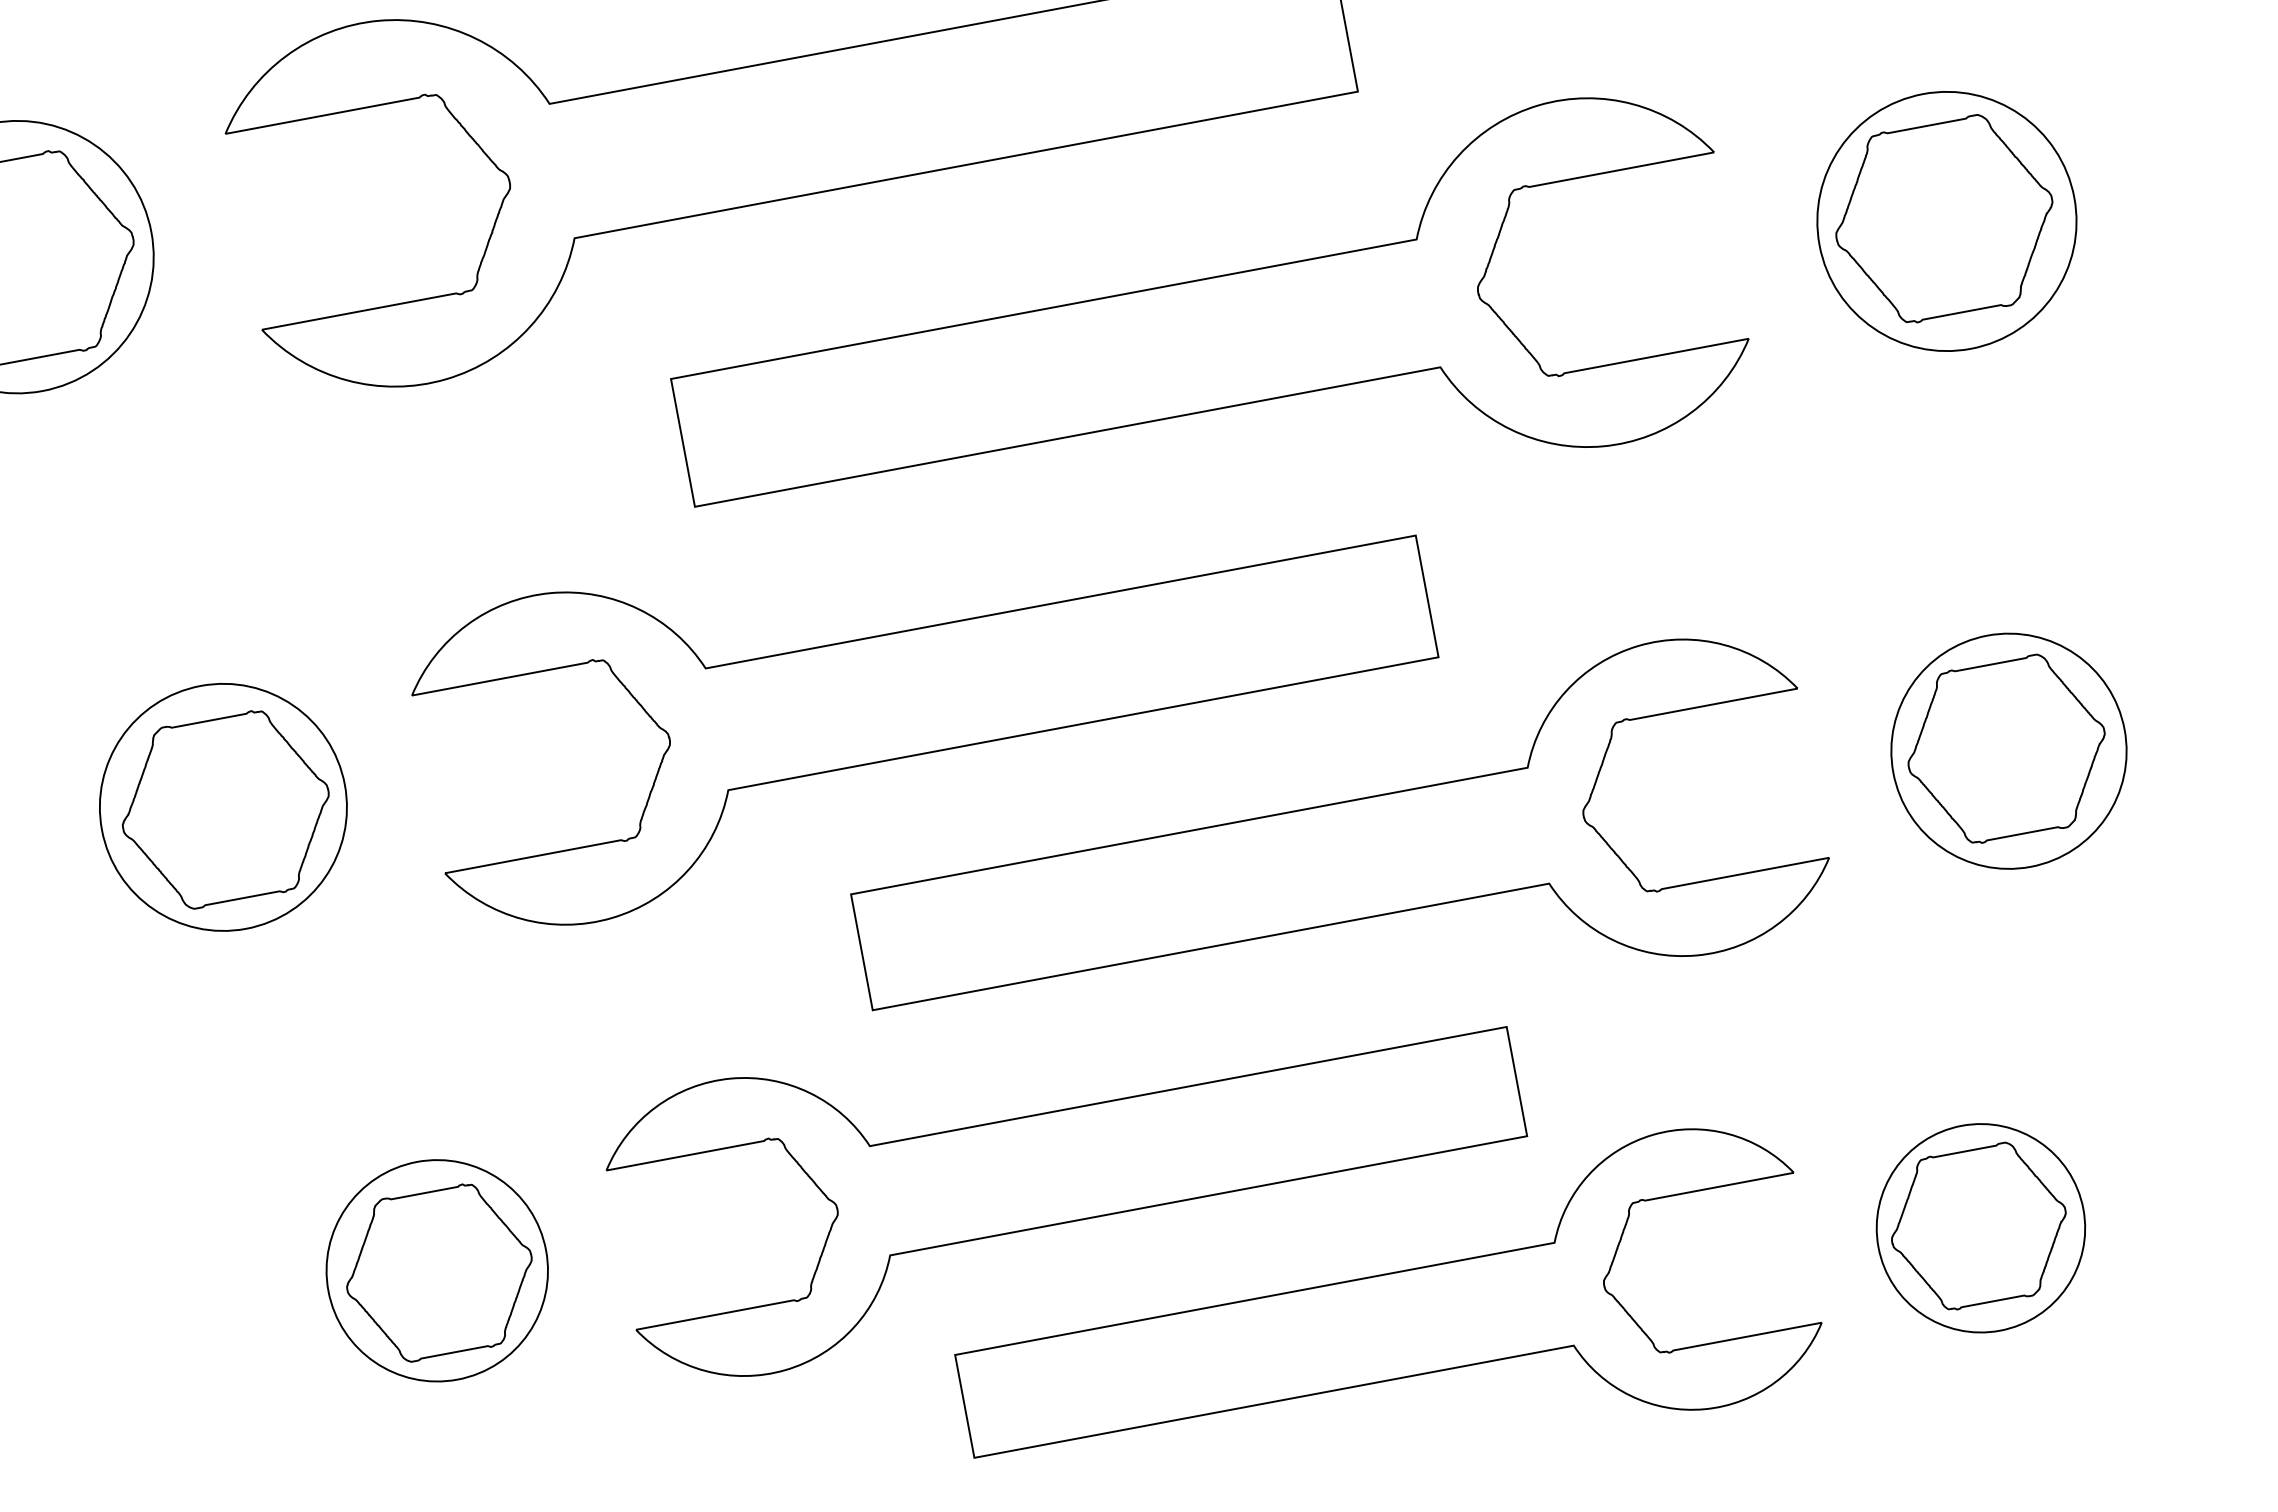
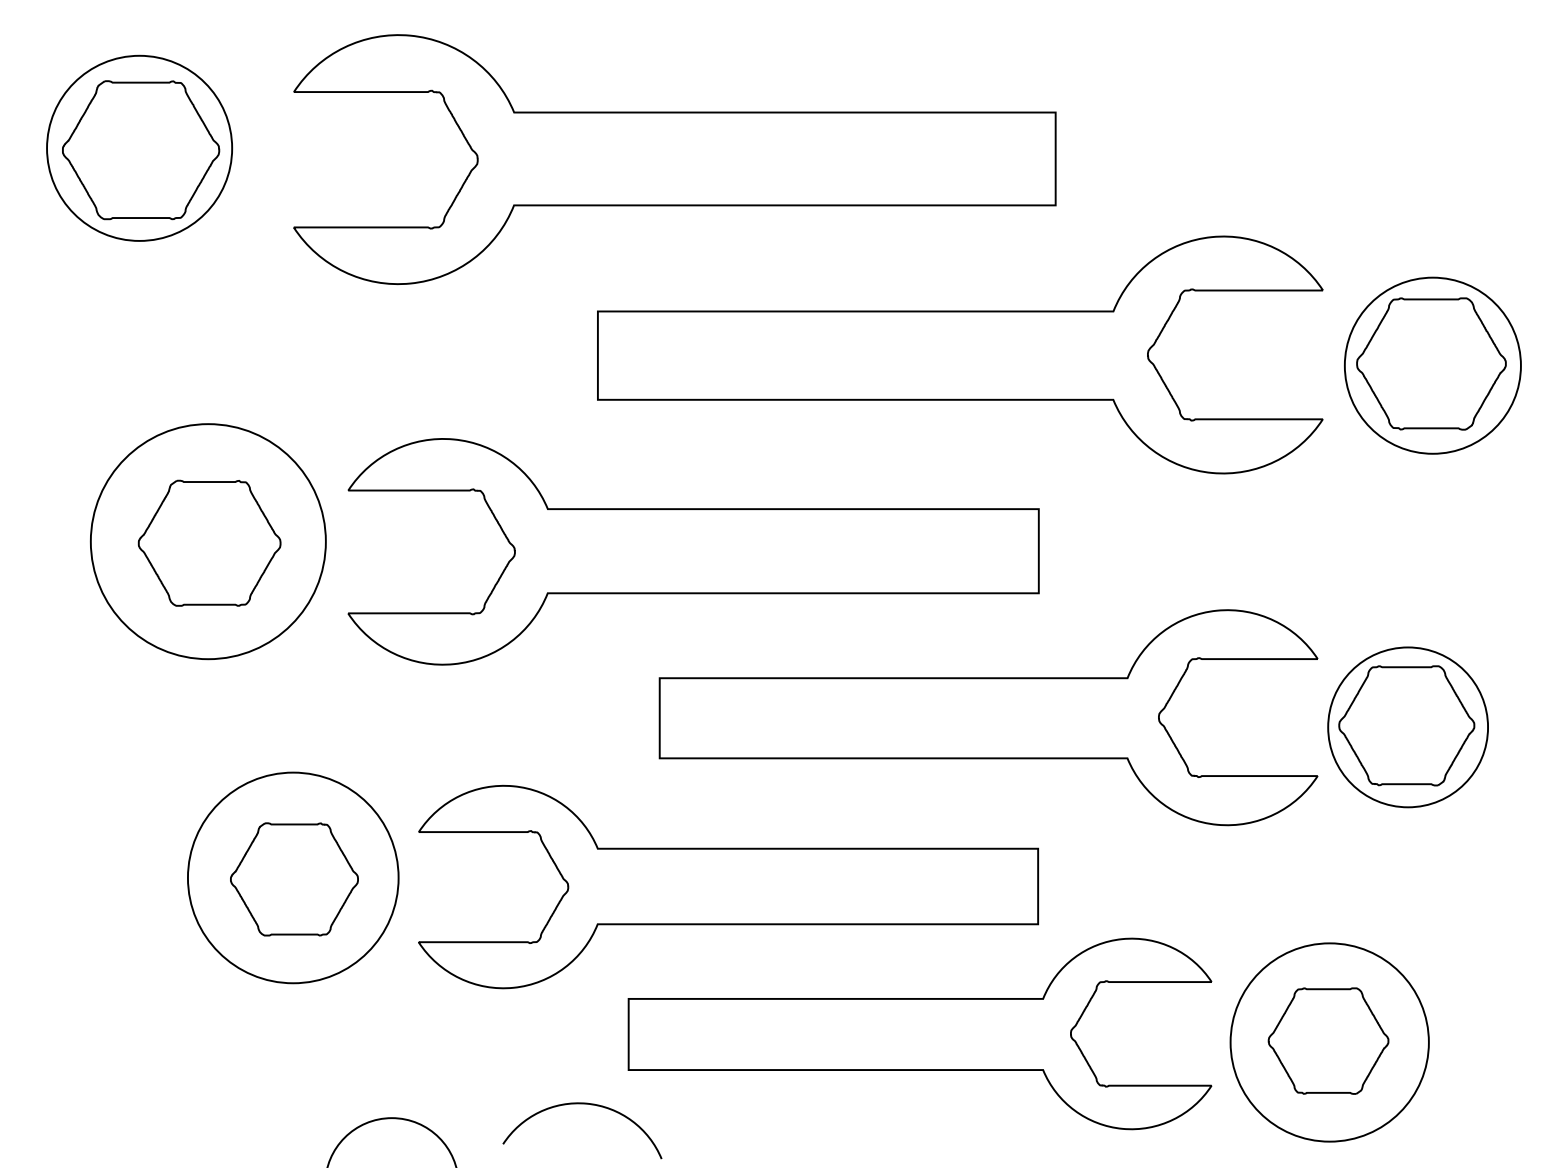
part: (1207, 343) -> (960, 354), moved
circle: (223, 807) -> (208, 541), size x1.4
part: (1337, 862) -> (988, 717), moved
circle: (1980, 1228) -> (1329, 1042), size x1.4
circle: (437, 1270) -> (293, 877), size x1.4

